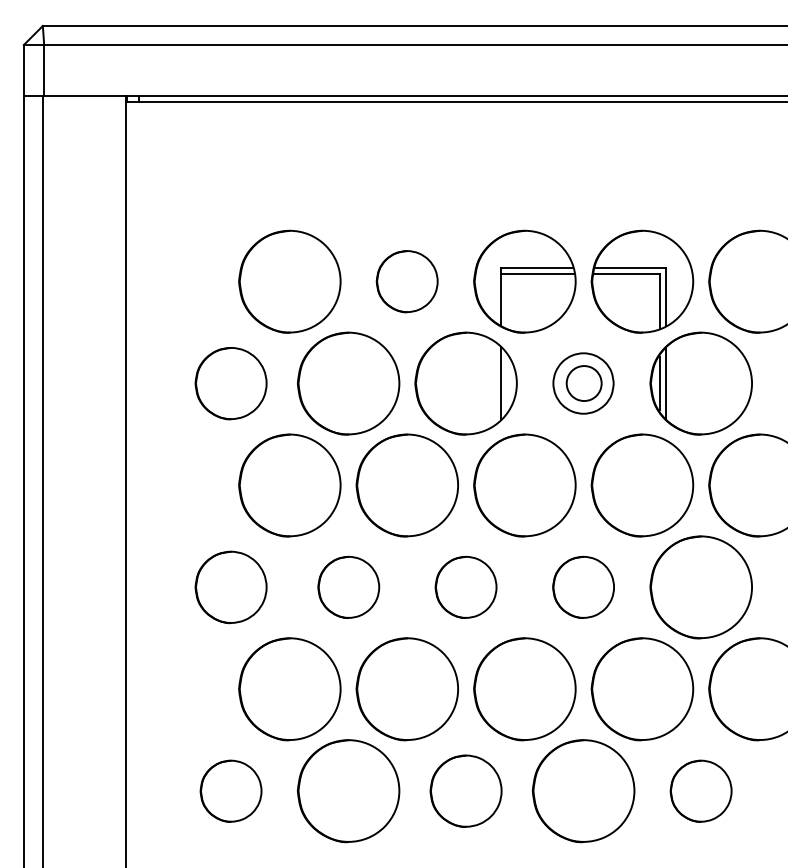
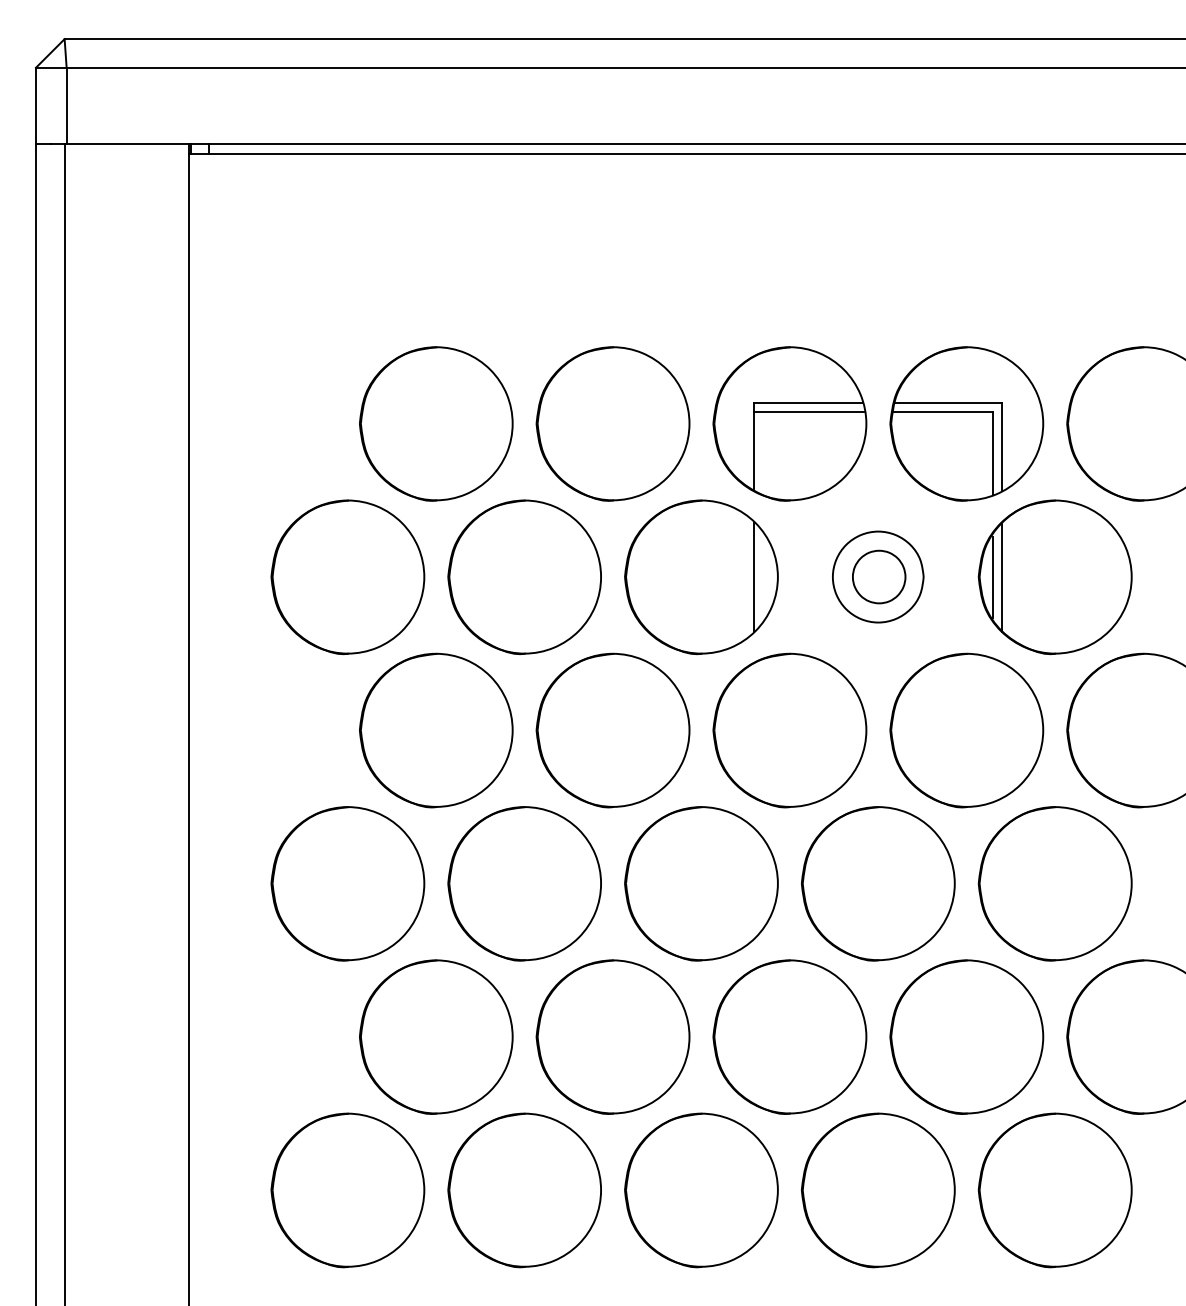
part: (406, 281) -> (611, 423), size x1.67
part: (230, 383) -> (346, 577), size x1.43
part: (230, 587) -> (346, 883), size x1.43
part: (348, 587) -> (524, 883), size x1.67
part: (465, 587) -> (700, 883), size x1.67
part: (583, 587) -> (878, 883), size x1.67
part: (230, 791) -> (346, 1190), size x1.67
part: (465, 791) -> (700, 1190), size x1.43
part: (700, 791) -> (1054, 1190), size x1.67

